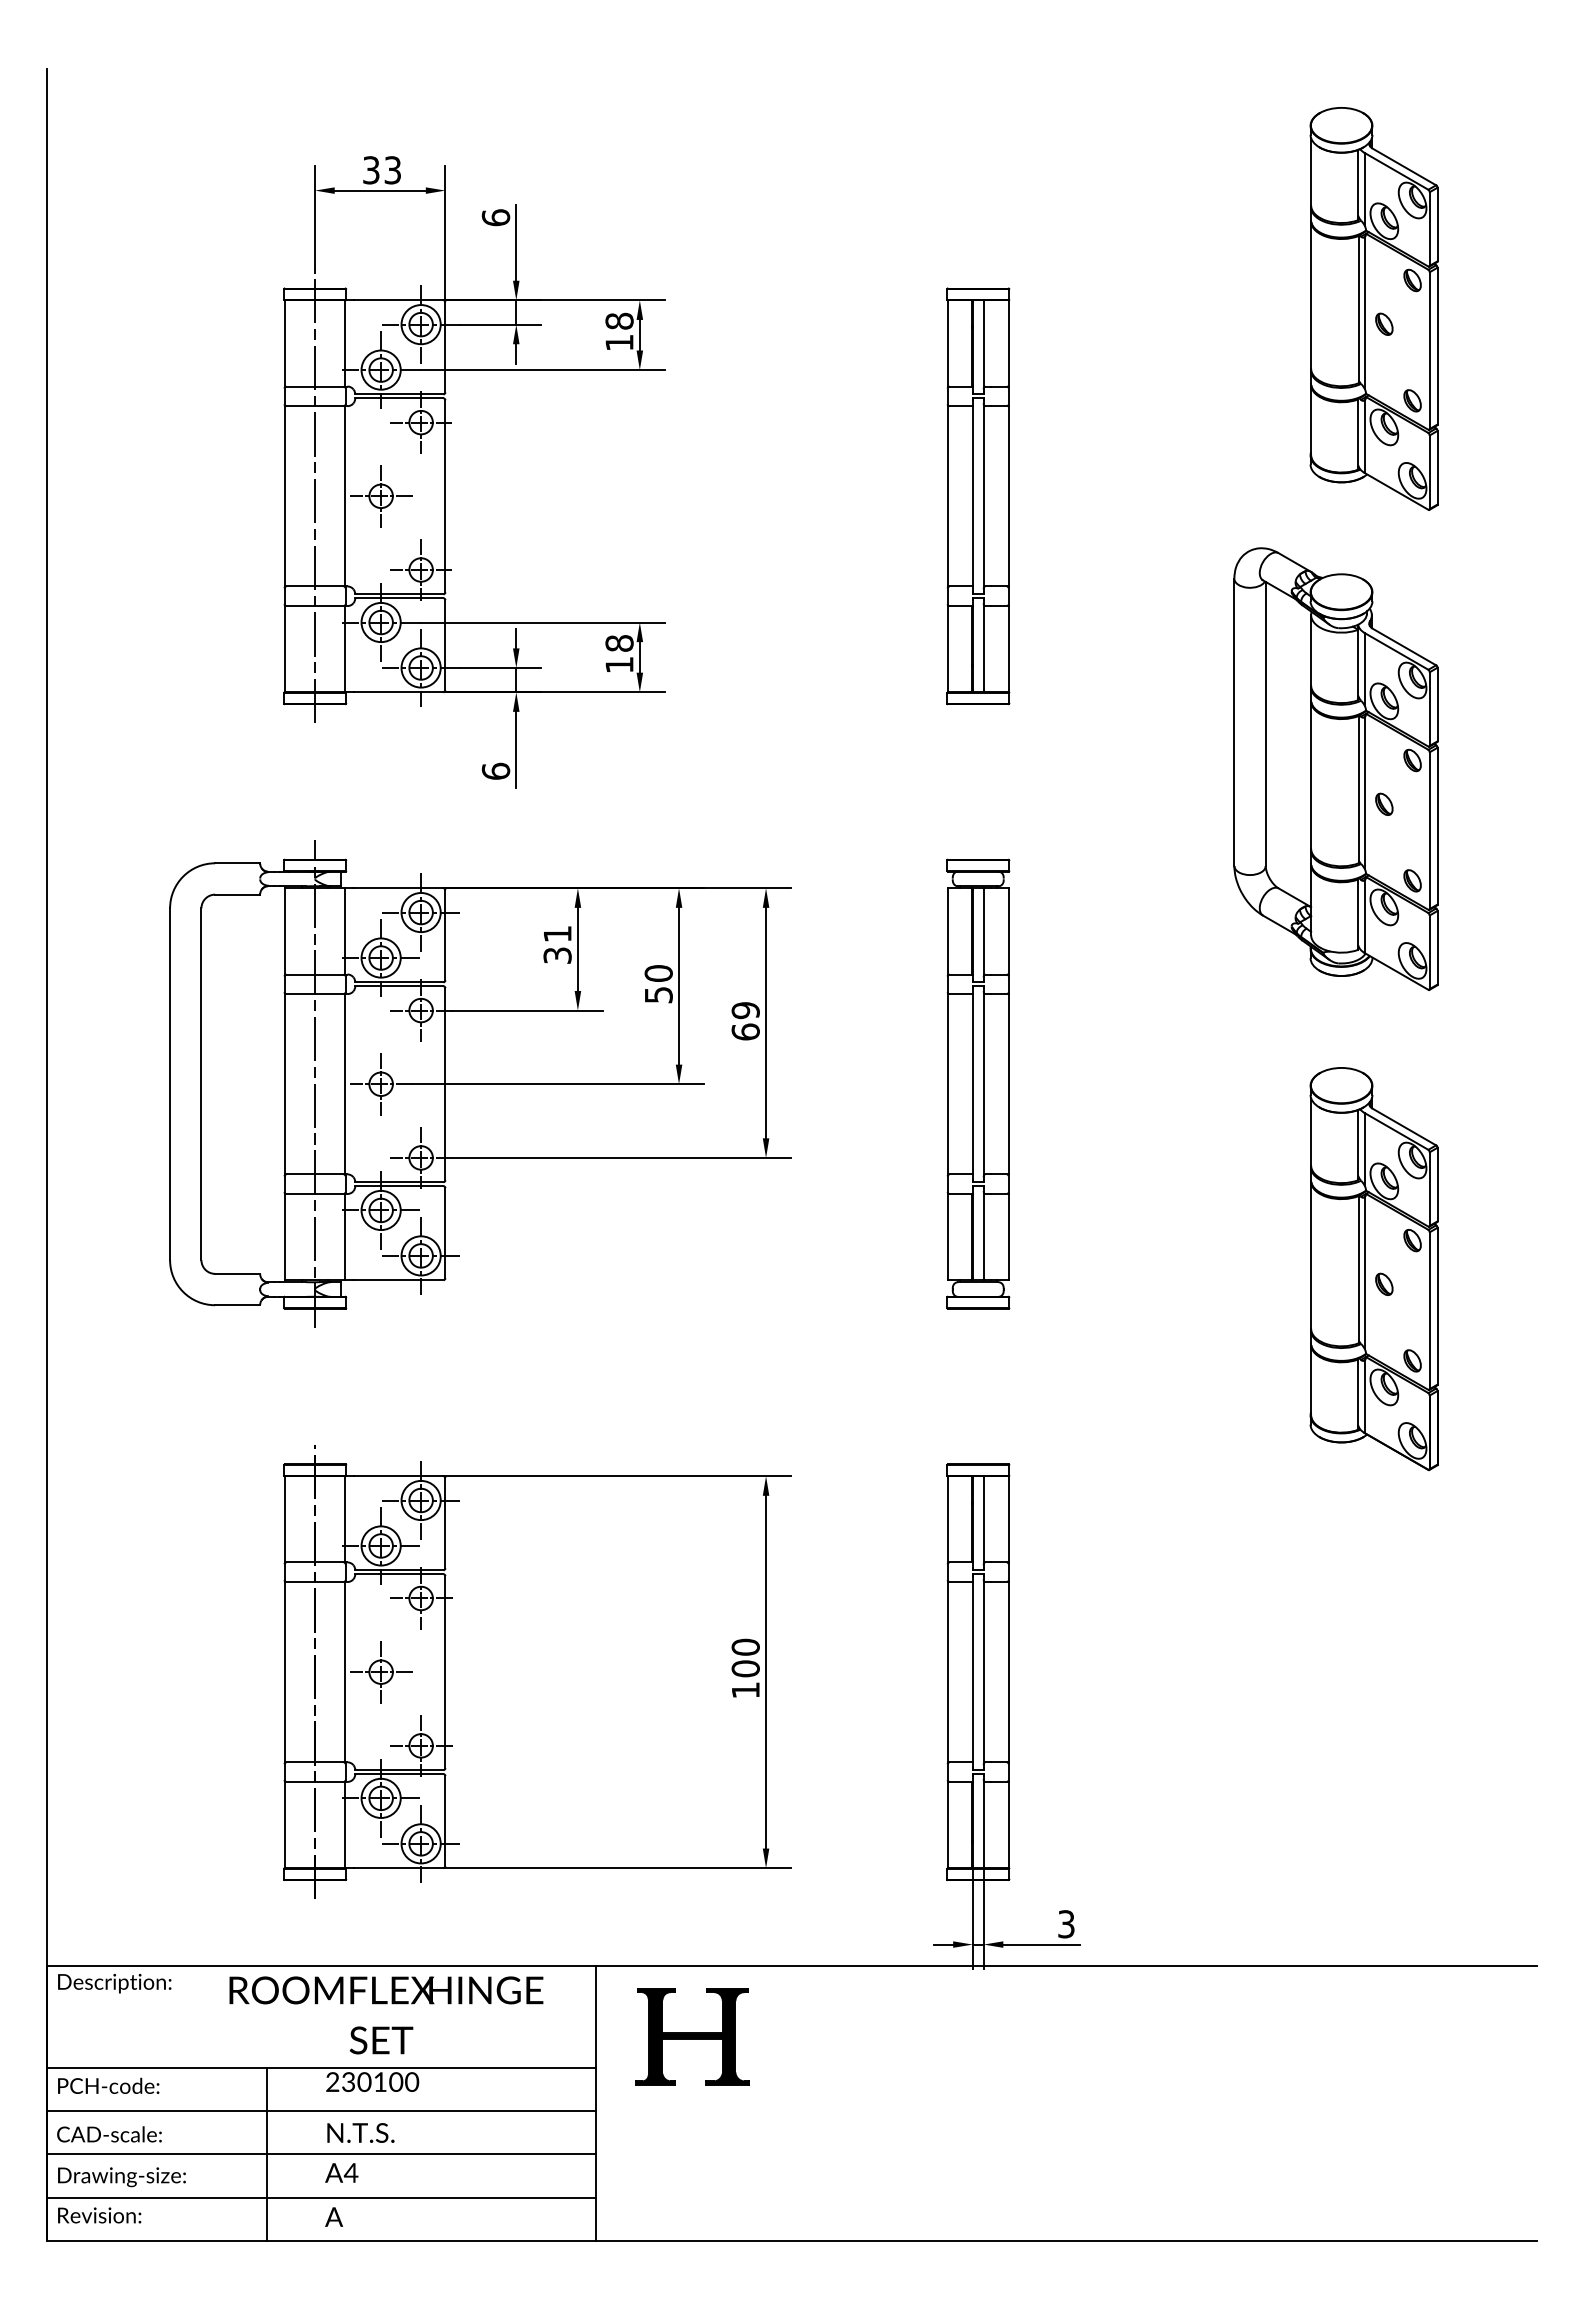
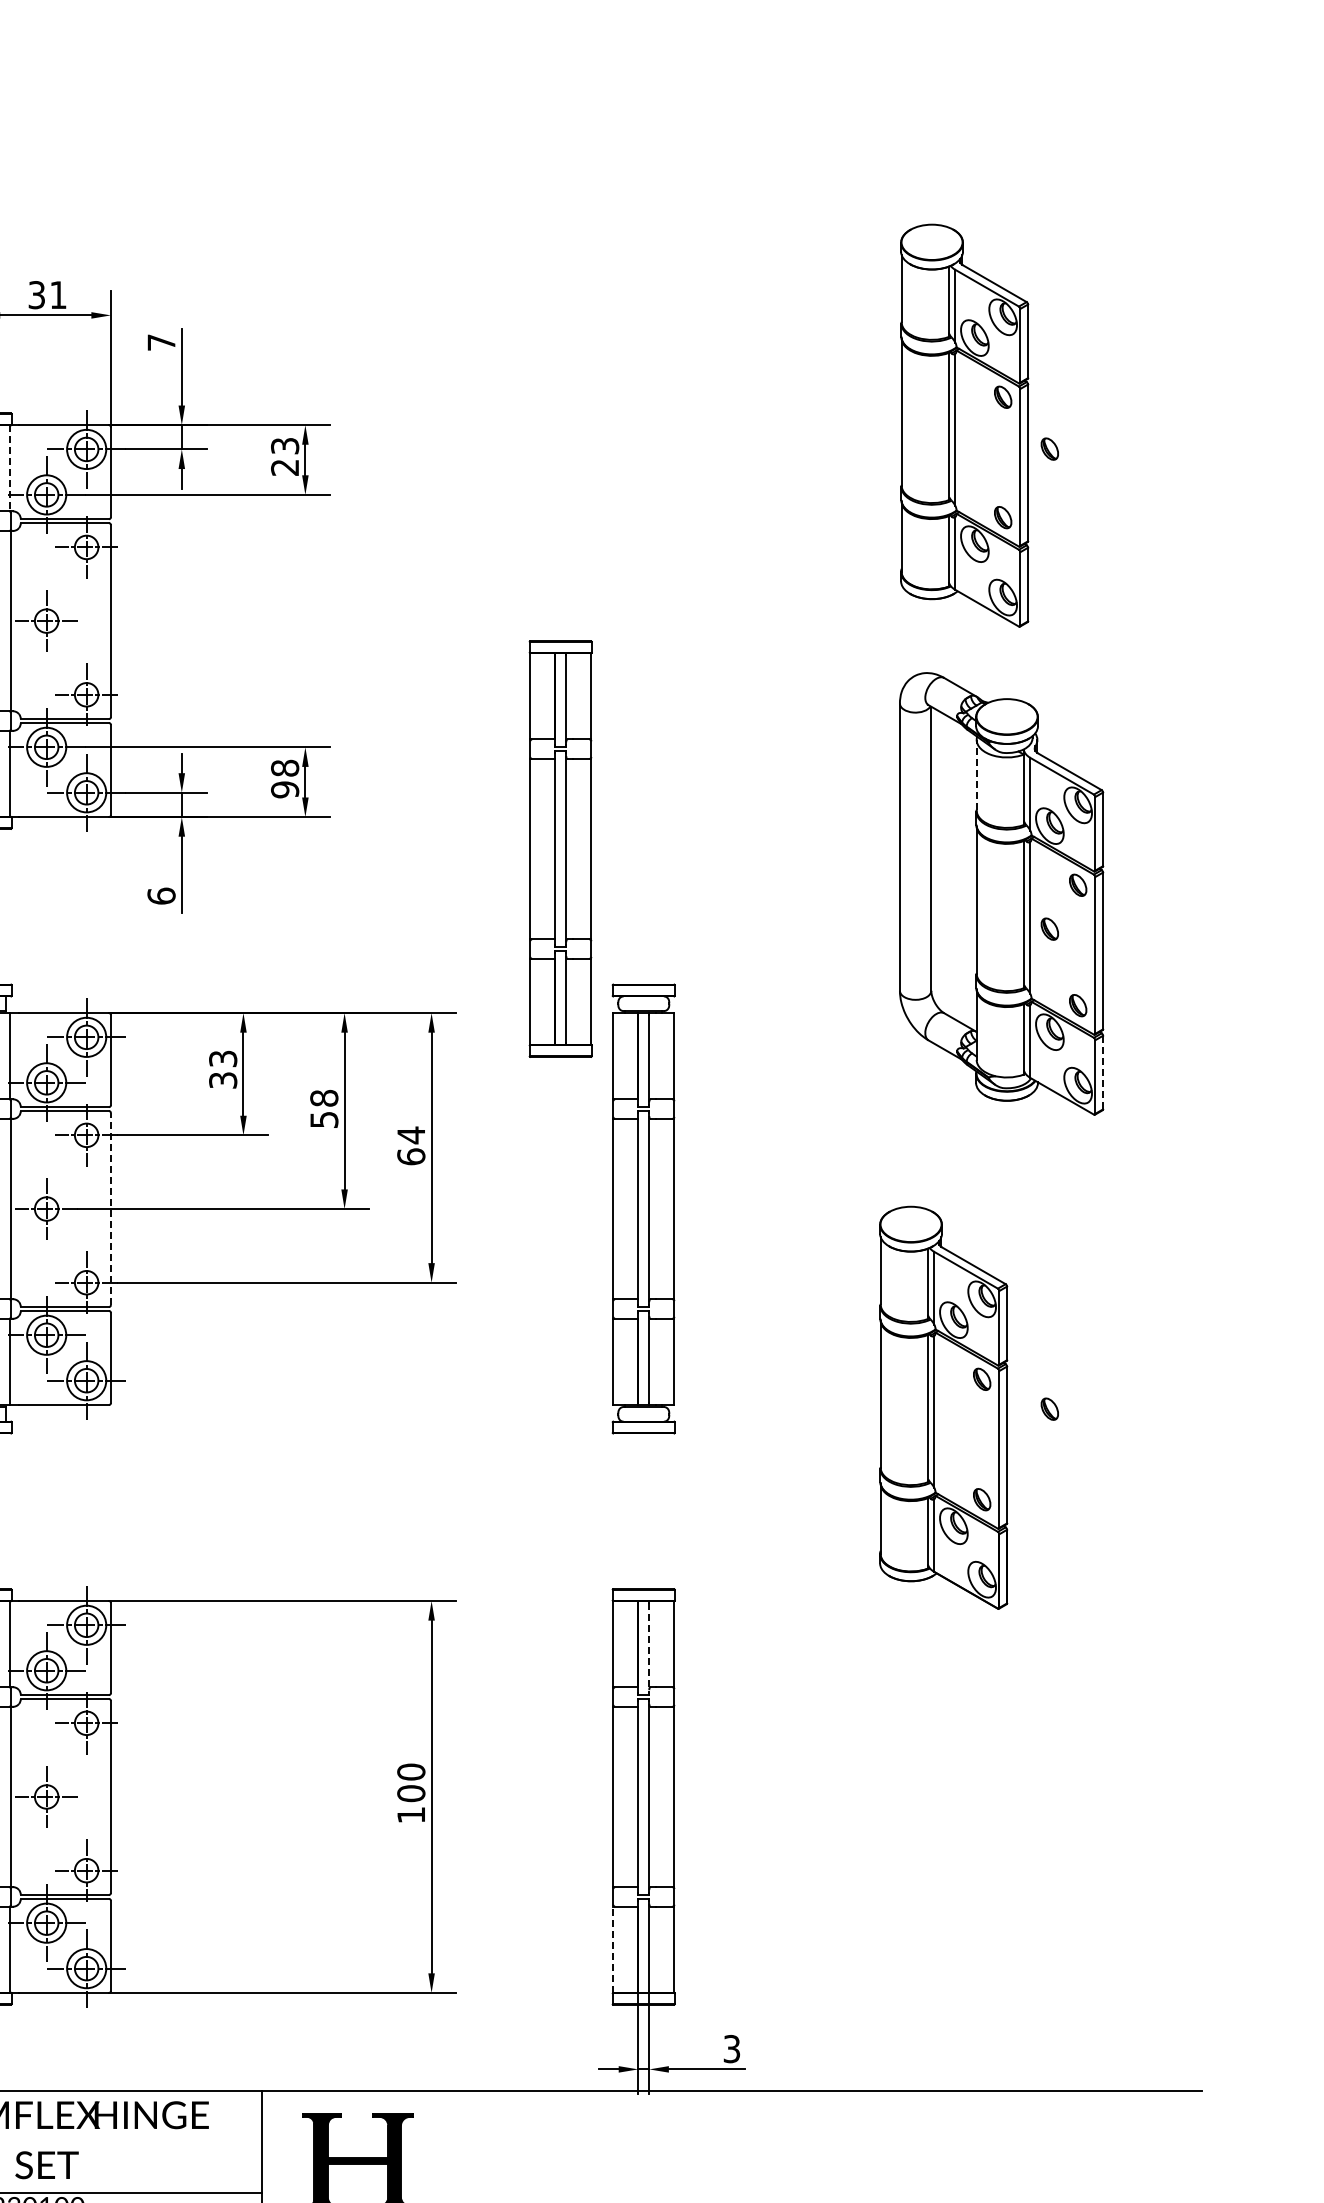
text: (392, 170) -> (58, 295), 33 -> 31
text: (495, 217) -> (161, 342), 6 -> 7
part: (1373, 308) -> (964, 425), moved
text: (619, 331) -> (285, 456), 18 -> 23
line: (344, 343) -> (10, 468), solid -> dashed
part: (978, 496) -> (561, 849), moved
line: (1311, 649) -> (977, 774), solid -> dashed
text: (619, 664) -> (285, 789), 18 -> 98
text: (557, 934) -> (223, 1059), 31 -> 33
line: (1437, 947) -> (1103, 1072), solid -> dashed
text: (658, 973) -> (324, 1098), 50 -> 58
text: (745, 1010) -> (411, 1135), 69 -> 64
line: (445, 1083) -> (111, 1208), solid -> dashed
part: (1373, 1269) -> (943, 1408), moved
line: (983, 1523) -> (649, 1648), solid -> dashed
line: (947, 1824) -> (613, 1949), solid -> dashed

